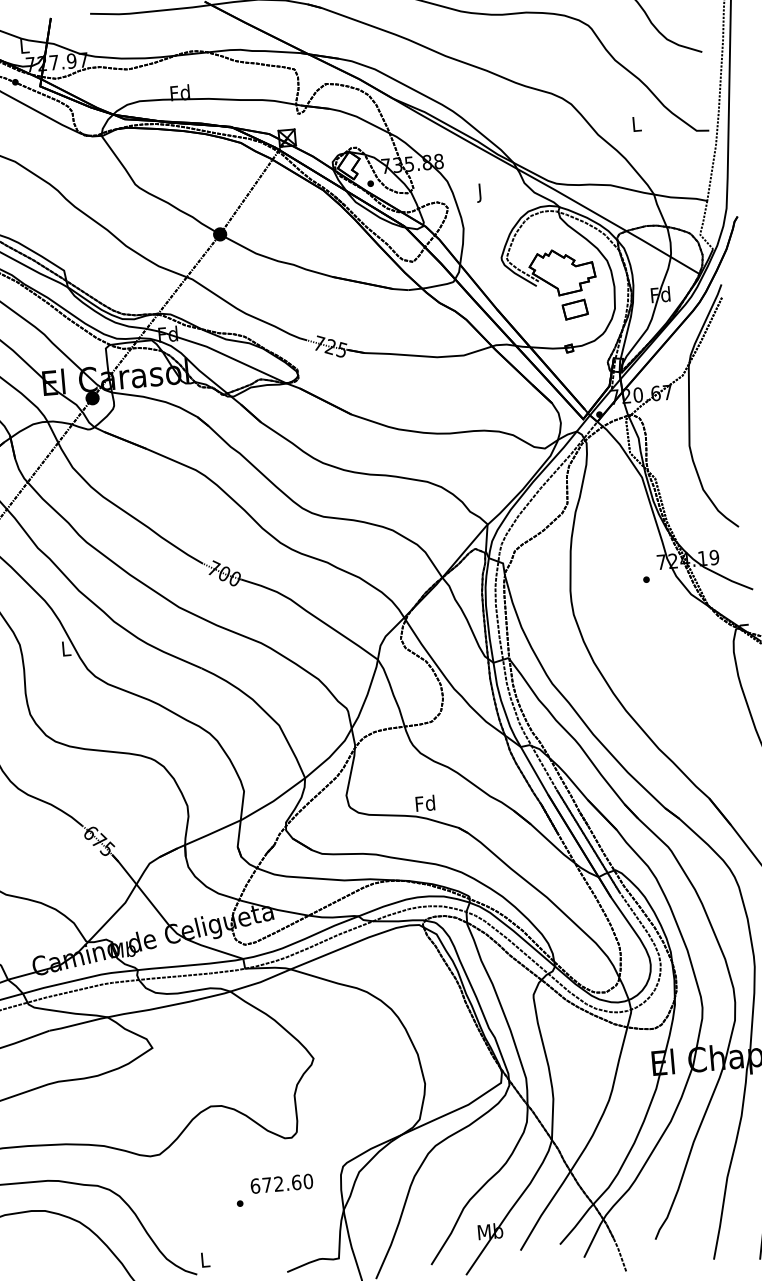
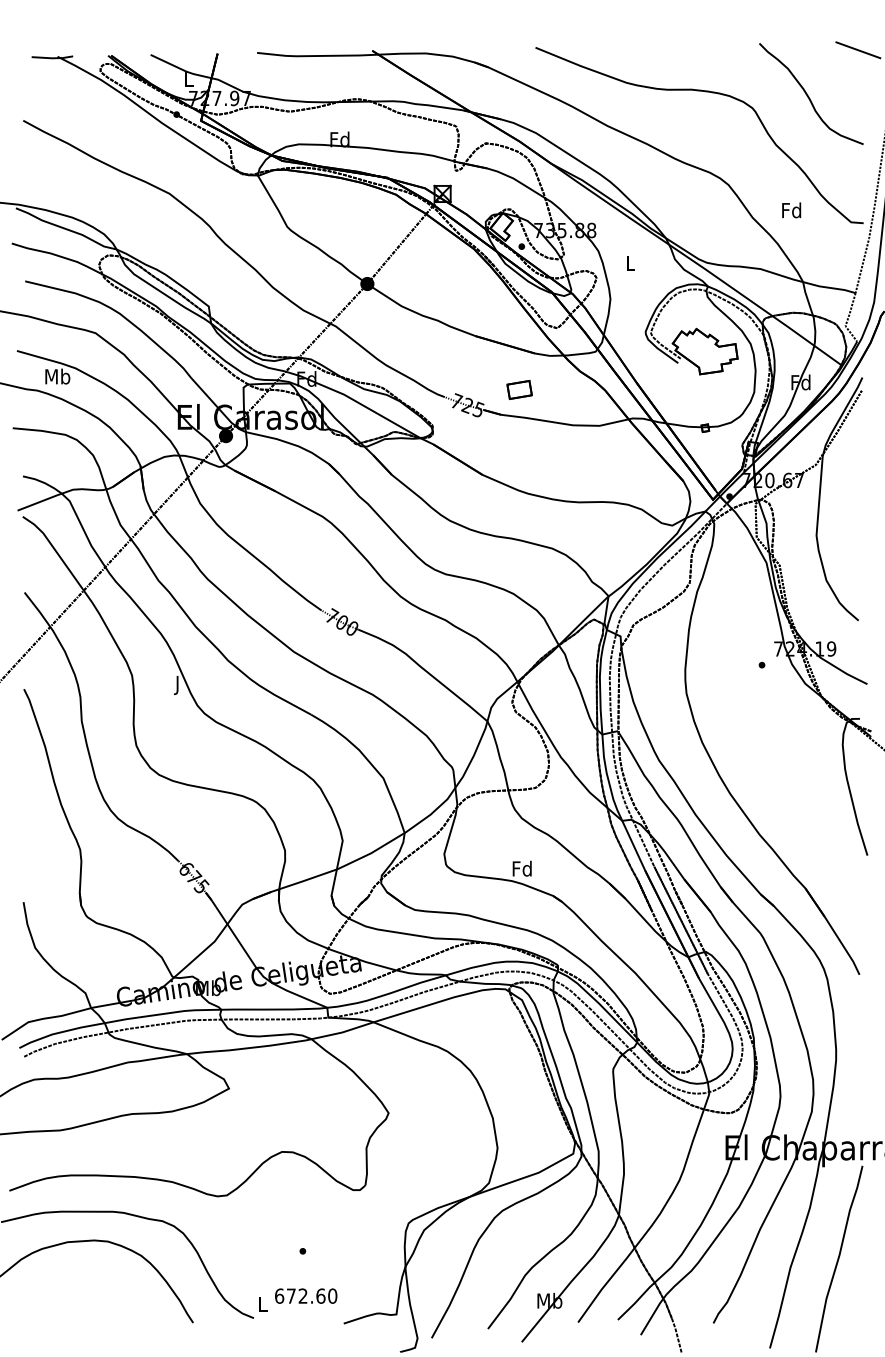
text: (636, 124) -> (791, 210), L -> Fd
text: (480, 193) -> (630, 265), J -> L
part: (575, 310) -> (519, 390), moved
text: (66, 650) -> (178, 685), L -> J
text: (282, 1183) -> (306, 1295), moved

